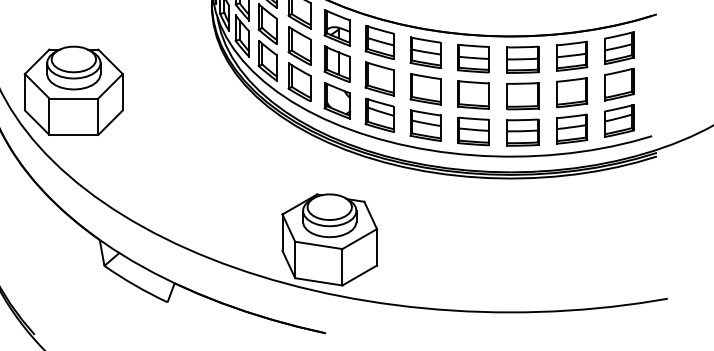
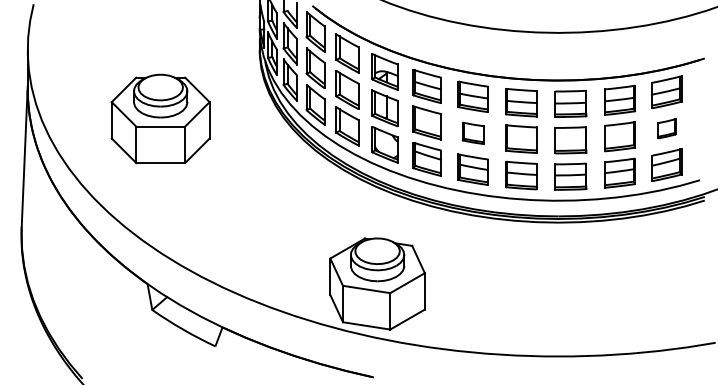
part: (618, 84) -> (666, 128), size x0.6
part: (424, 89) -> (472, 133), size x0.7
part: (73, 90) -> (160, 118), moved

